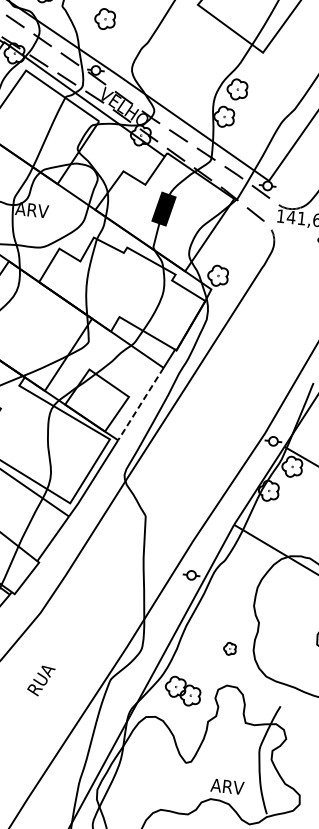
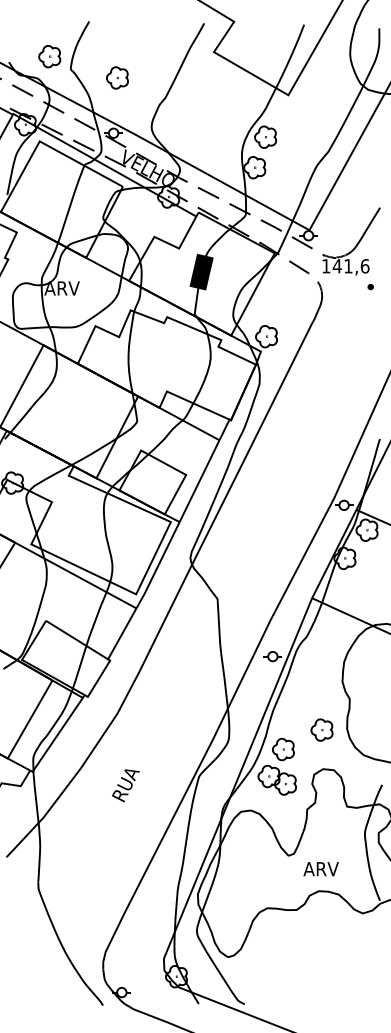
line: (140, 404) -> (199, 481), dashed -> solid
part: (229, 648) -> (321, 729), size x1.67
part: (192, 663) -> (283, 749), added
text: (226, 786) -> (320, 869), moved

